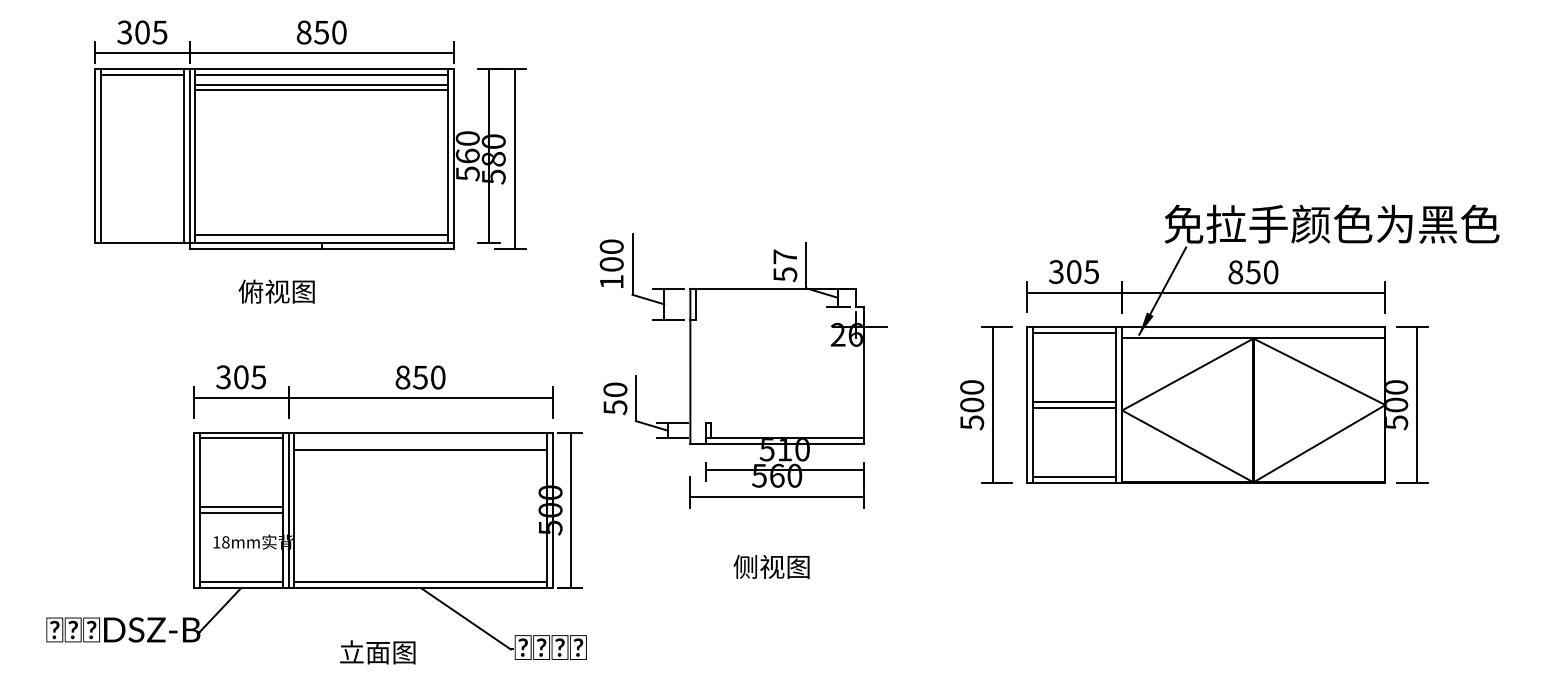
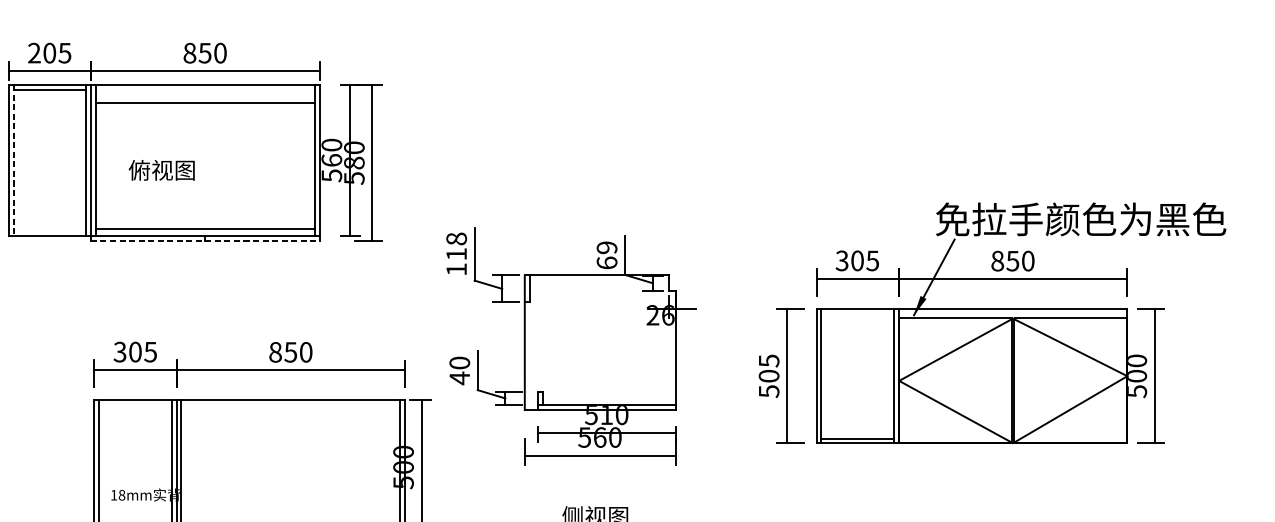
text: (124, 32) -> (34, 53), 305 -> 205
line: (321, 74) -> (204, 89), removed
line: (321, 84) -> (204, 98), removed
line: (100, 156) -> (13, 160), solid -> dashed
line: (321, 249) -> (204, 241), solid -> dashed
text: (611, 255) -> (456, 246), 100 -> 118
text: (785, 265) -> (607, 255), 57 -> 69
text: (276, 291) -> (161, 170), moved
line: (1073, 333) -> (856, 314), removed
text: (972, 387) -> (769, 360), 500 -> 505
line: (1073, 402) -> (856, 373), removed
text: (615, 407) -> (459, 378), 50 -> 40
line: (1073, 407) -> (856, 378), removed
line: (241, 438) -> (135, 405), removed
line: (420, 450) -> (290, 415), removed
line: (241, 507) -> (135, 465), removed
line: (241, 513) -> (135, 470), removed

